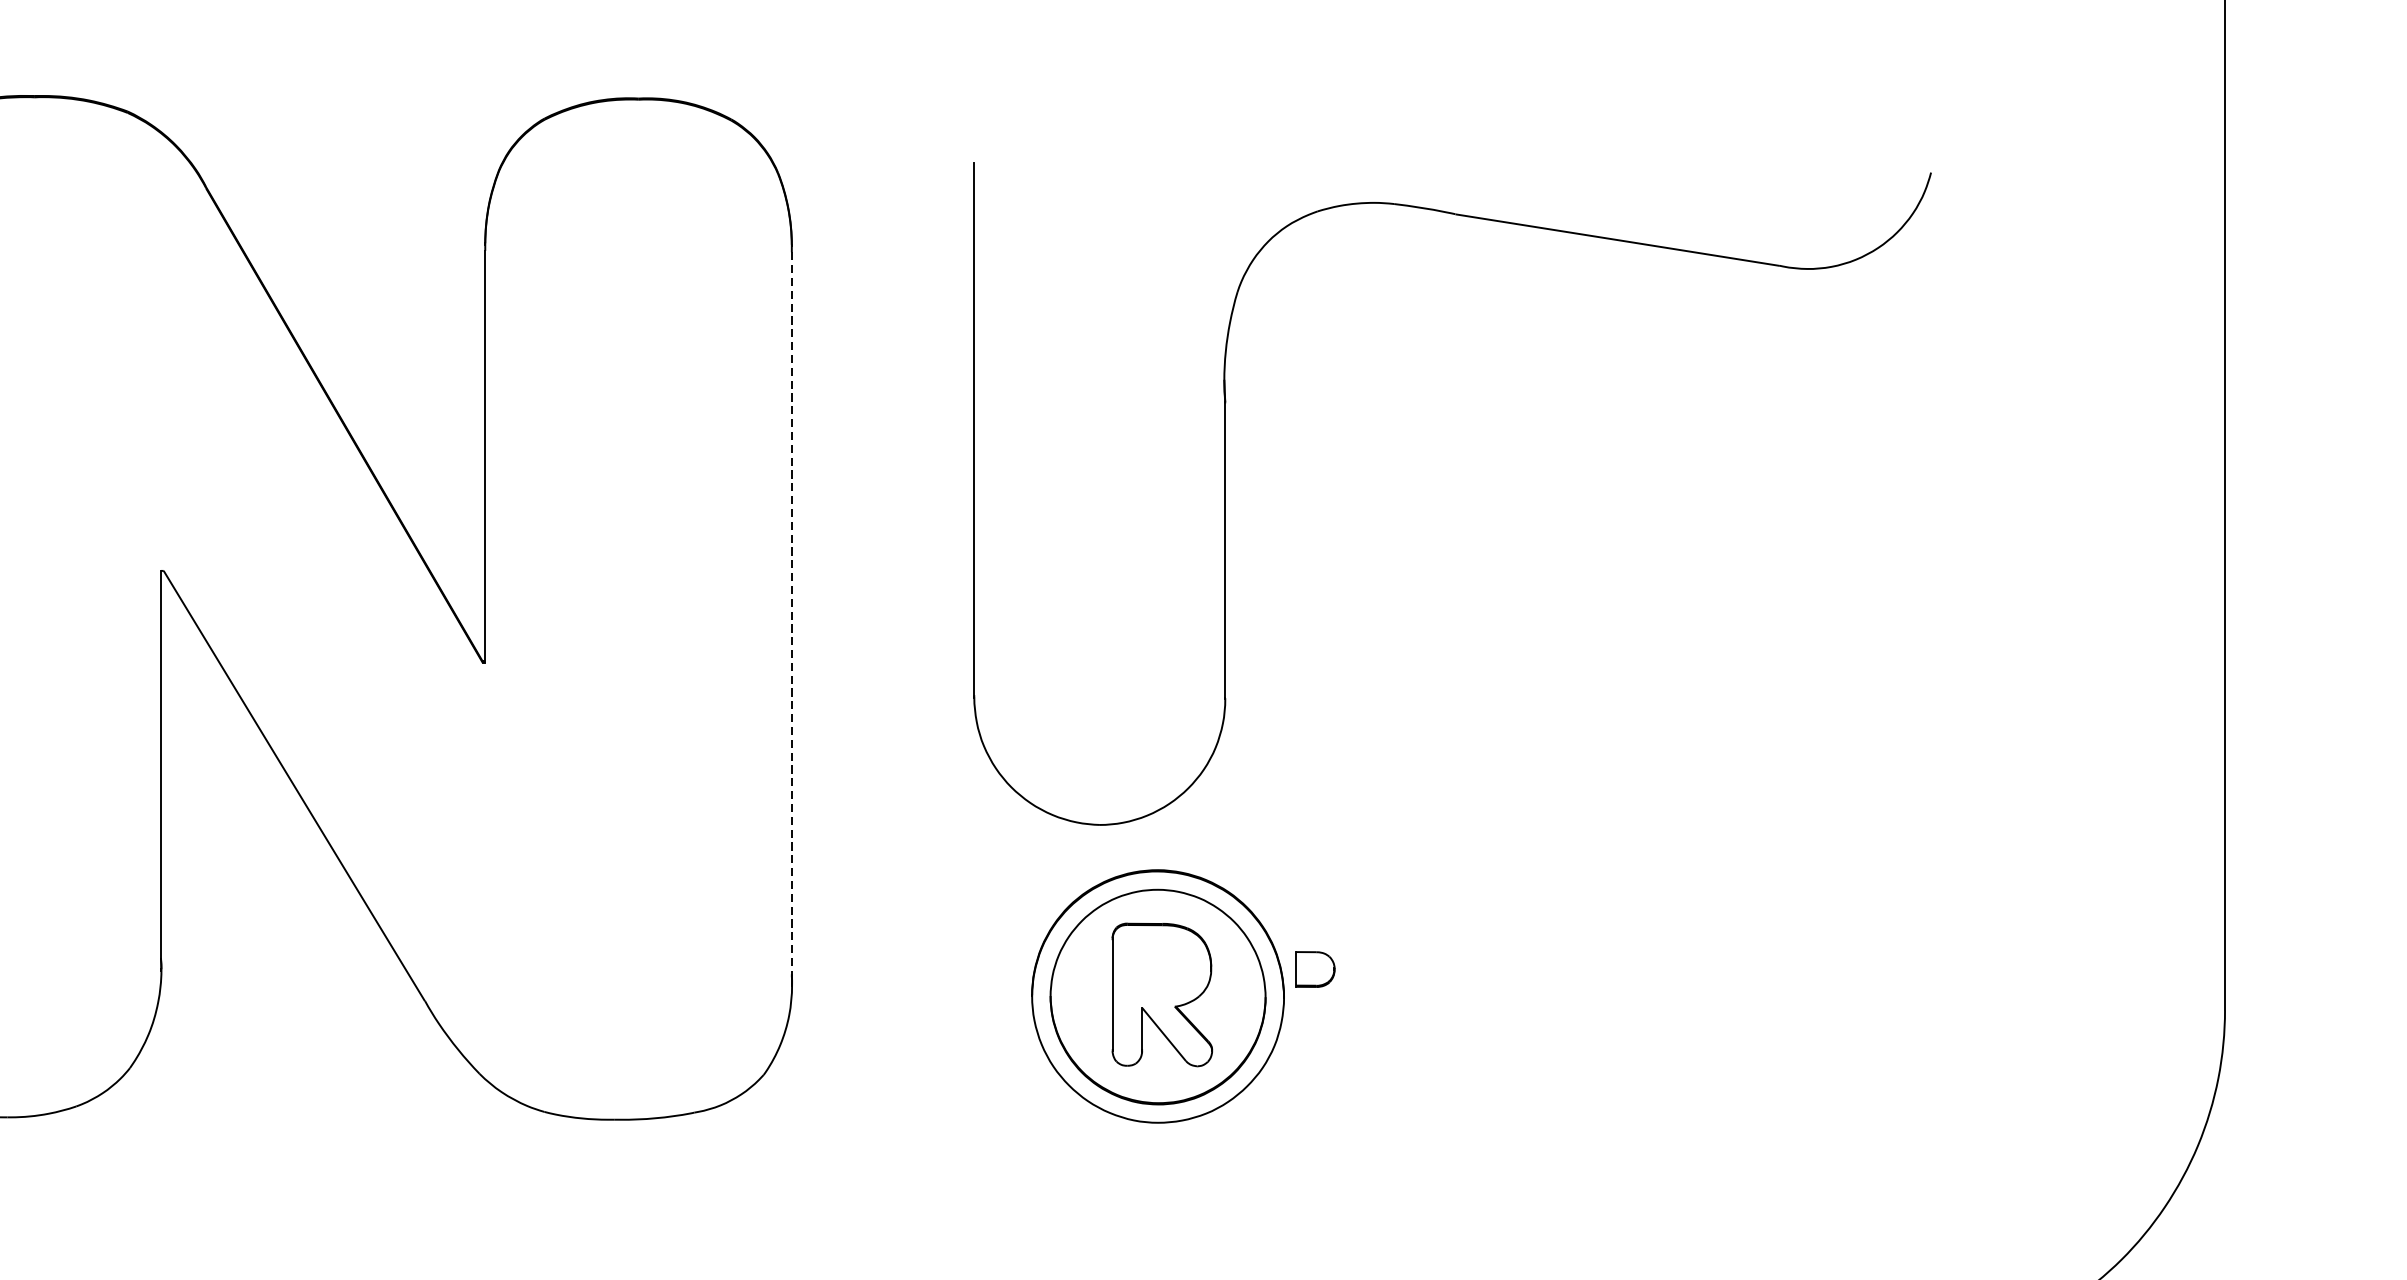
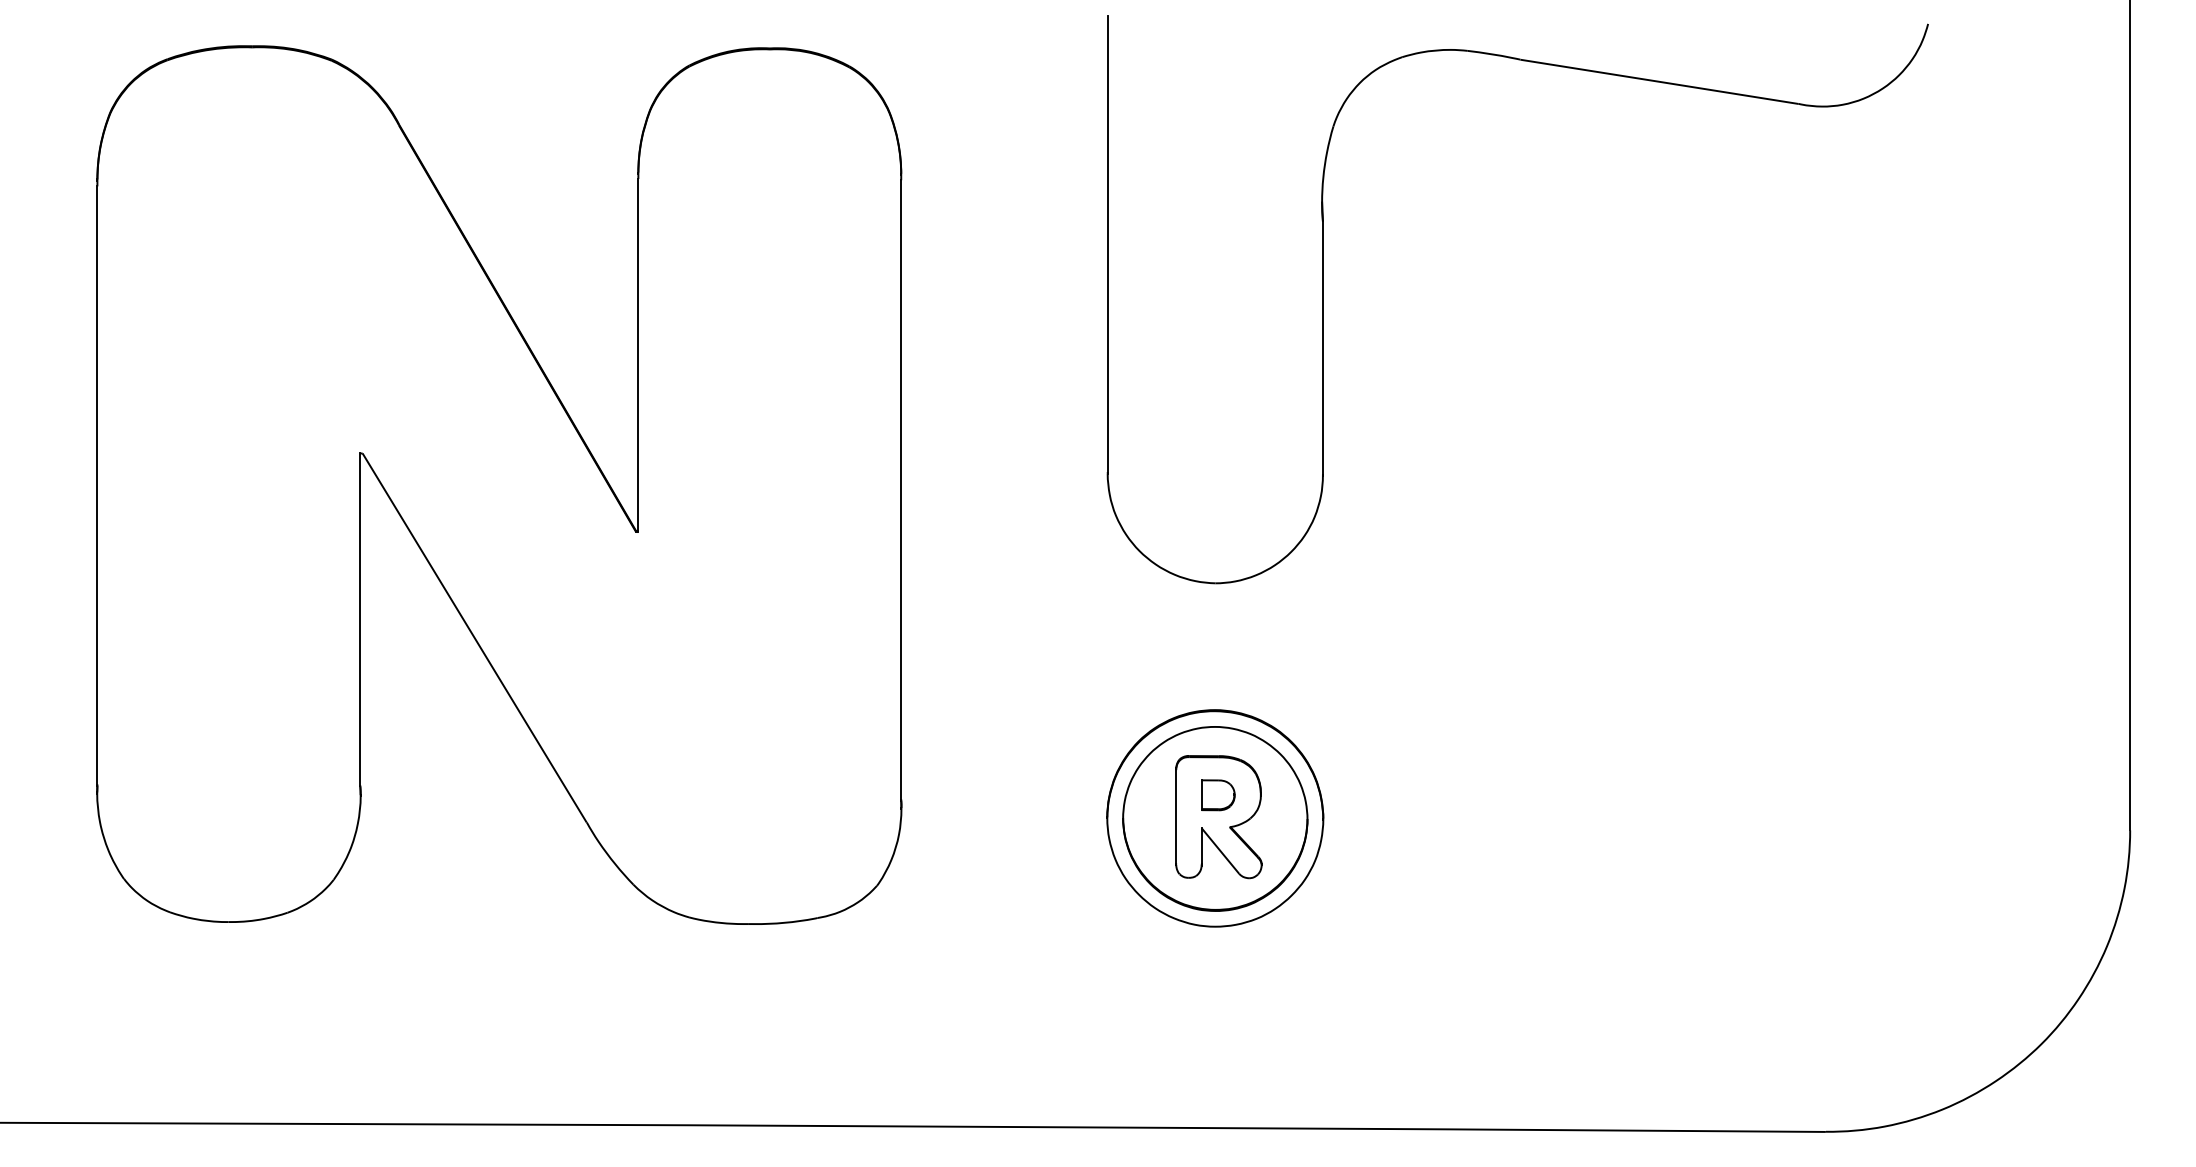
part: (1225, 493) -> (1323, 299), moved
line: (792, 614) -> (901, 490), dashed -> solid
part: (1315, 969) -> (1218, 795), moved

